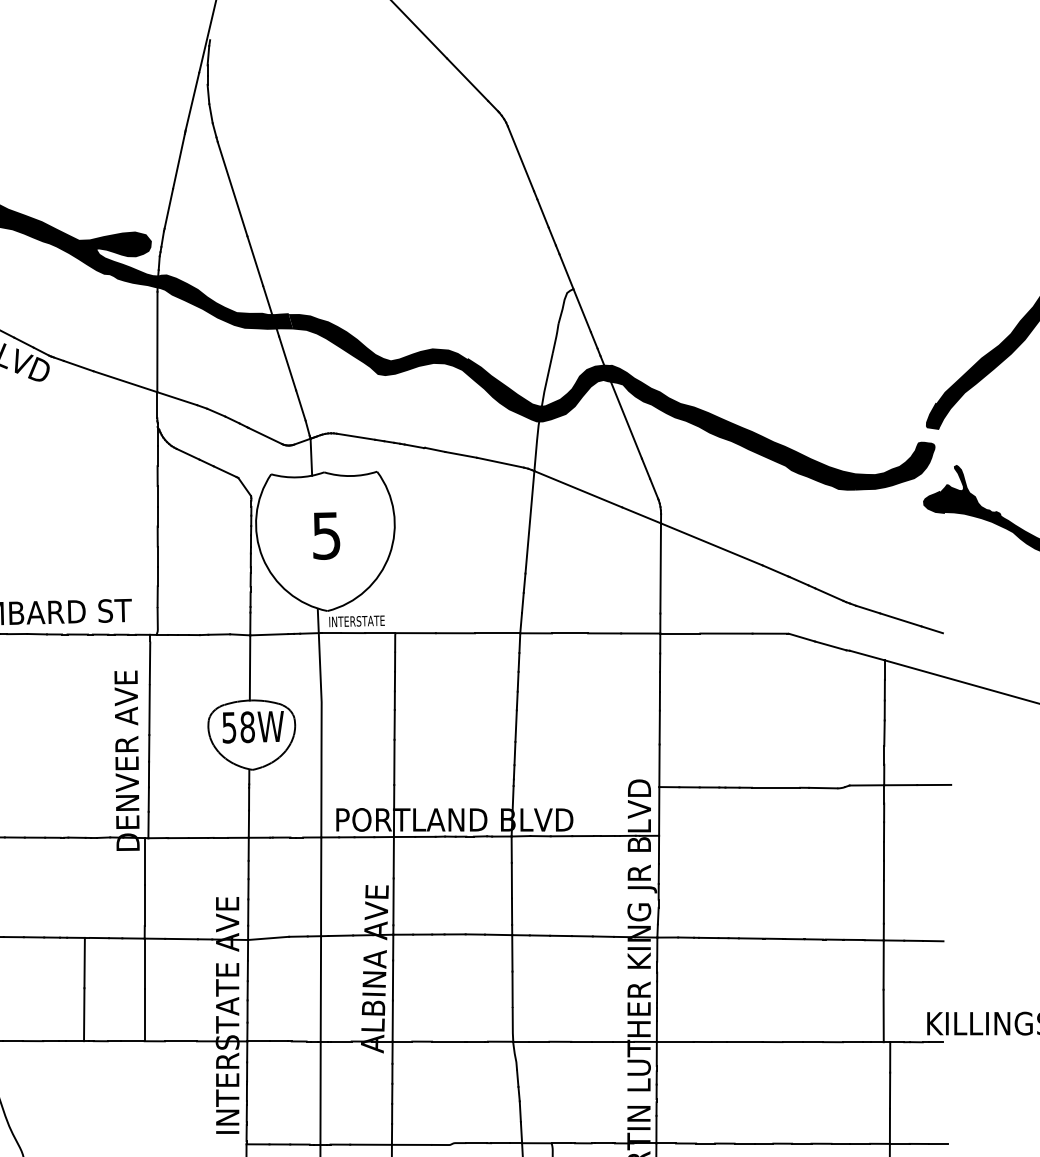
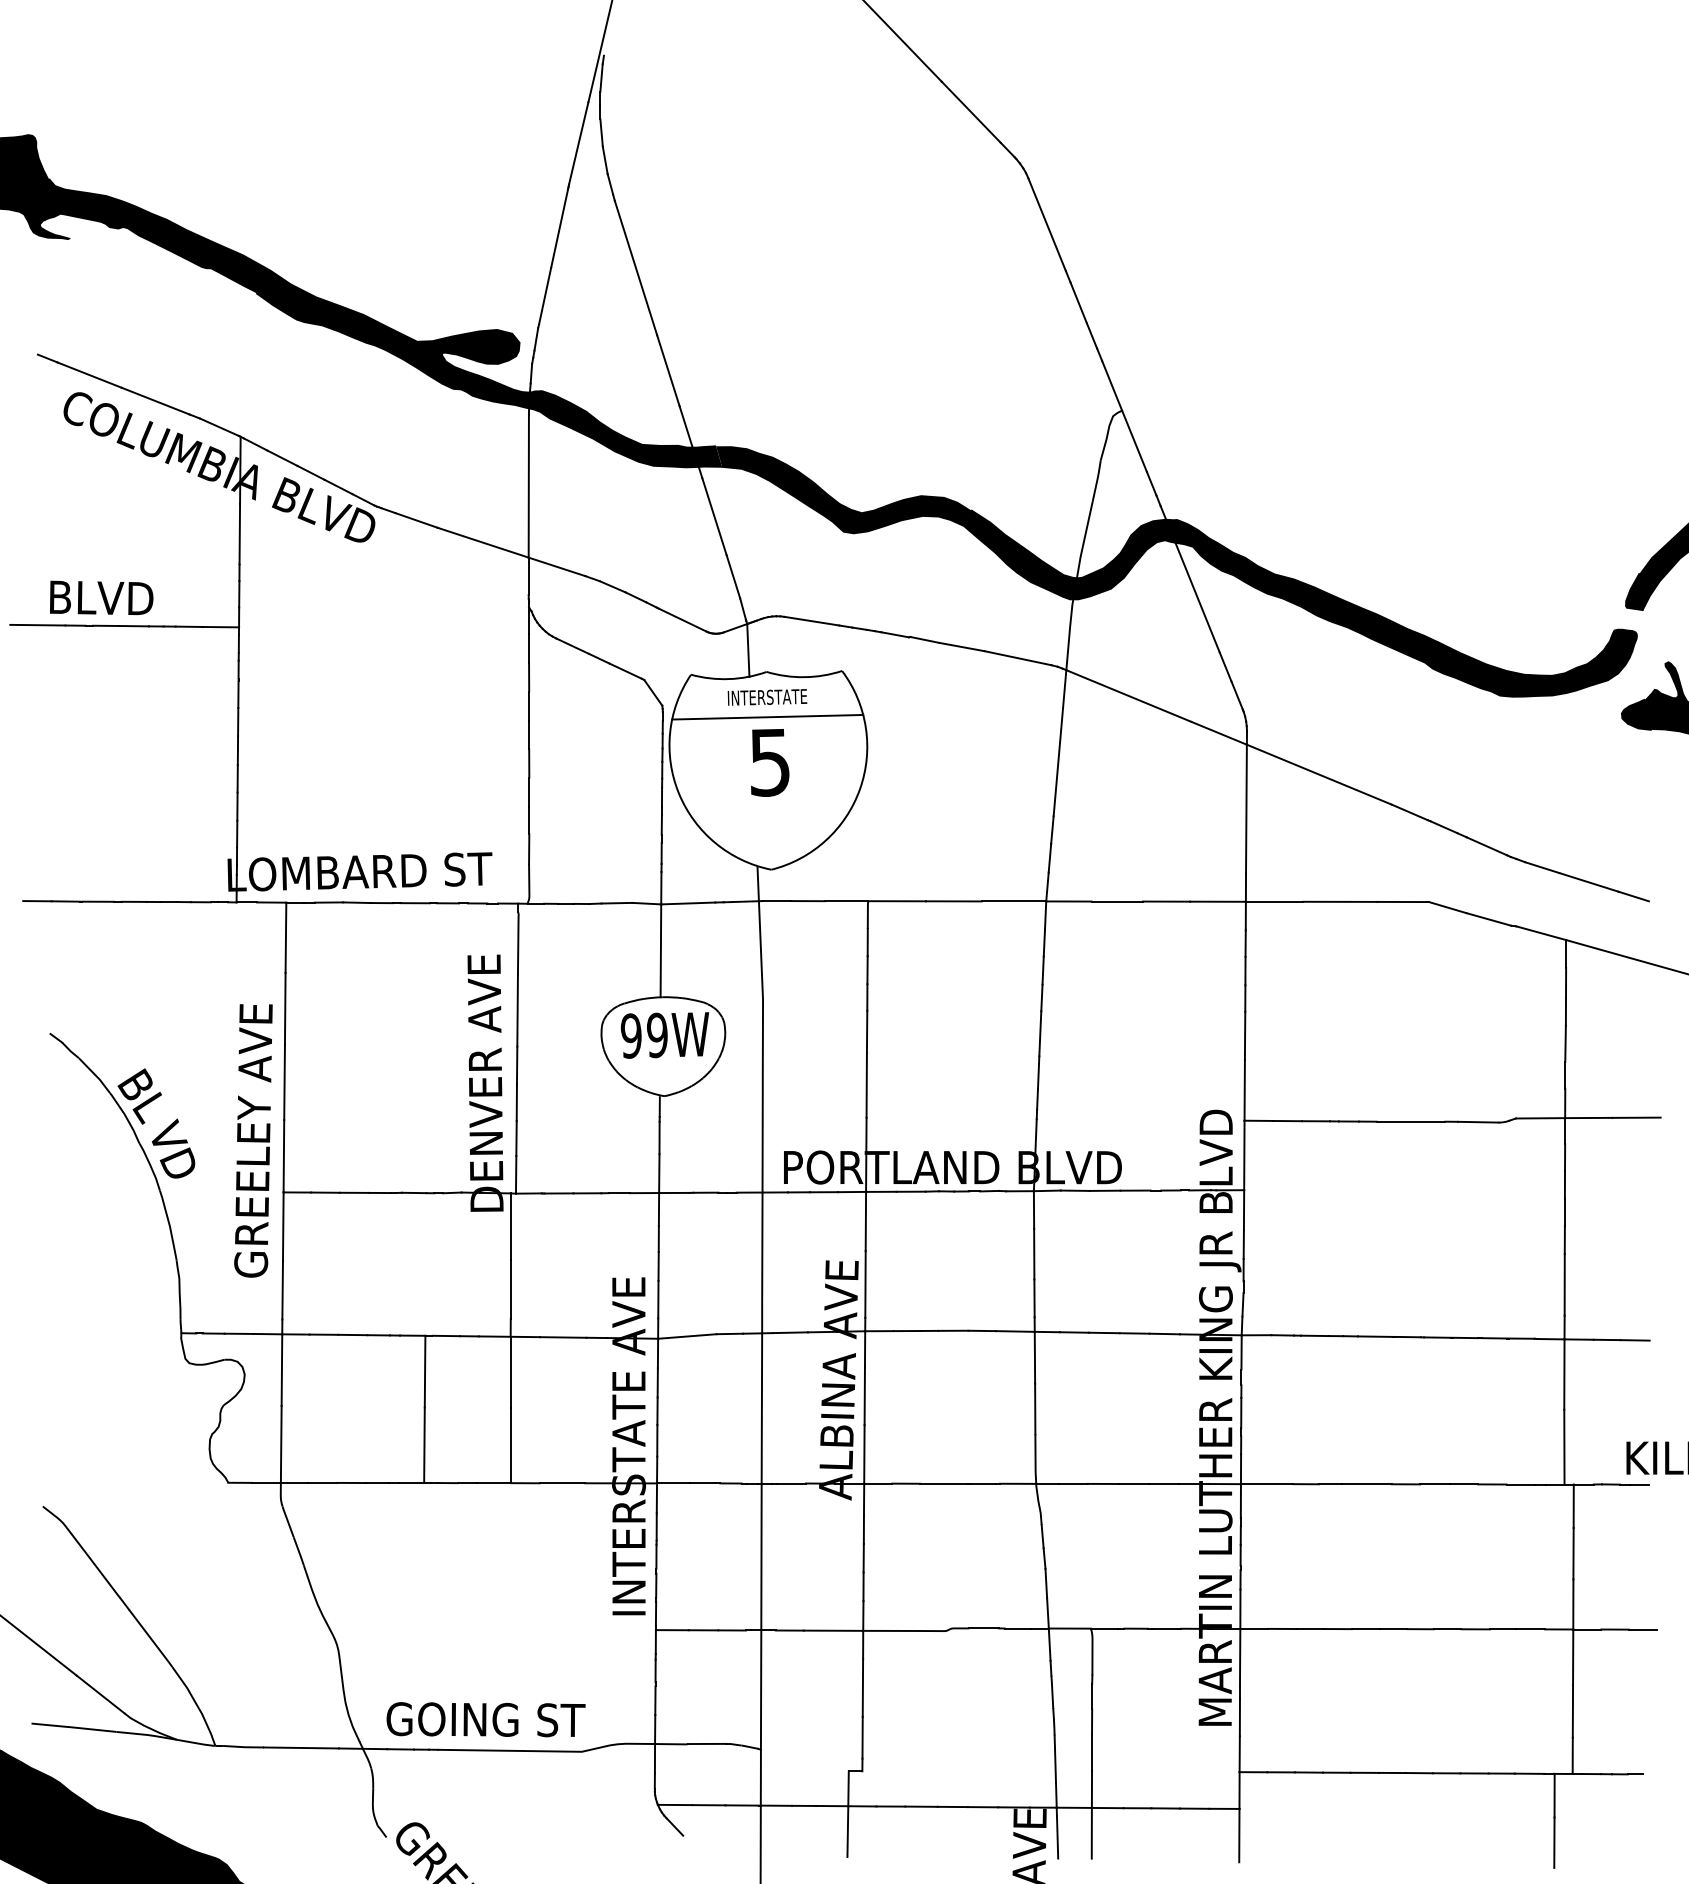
line: (324, 503) -> (767, 716), added
text: (357, 621) -> (767, 697), moved
text: (237, 727) -> (643, 1035), 58W -> 99W

